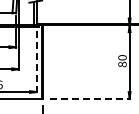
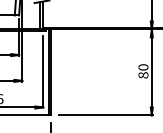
line: (36, 61) -> (42, 71), dashed -> solid
line: (90, 98) -> (106, 115), dashed -> solid

